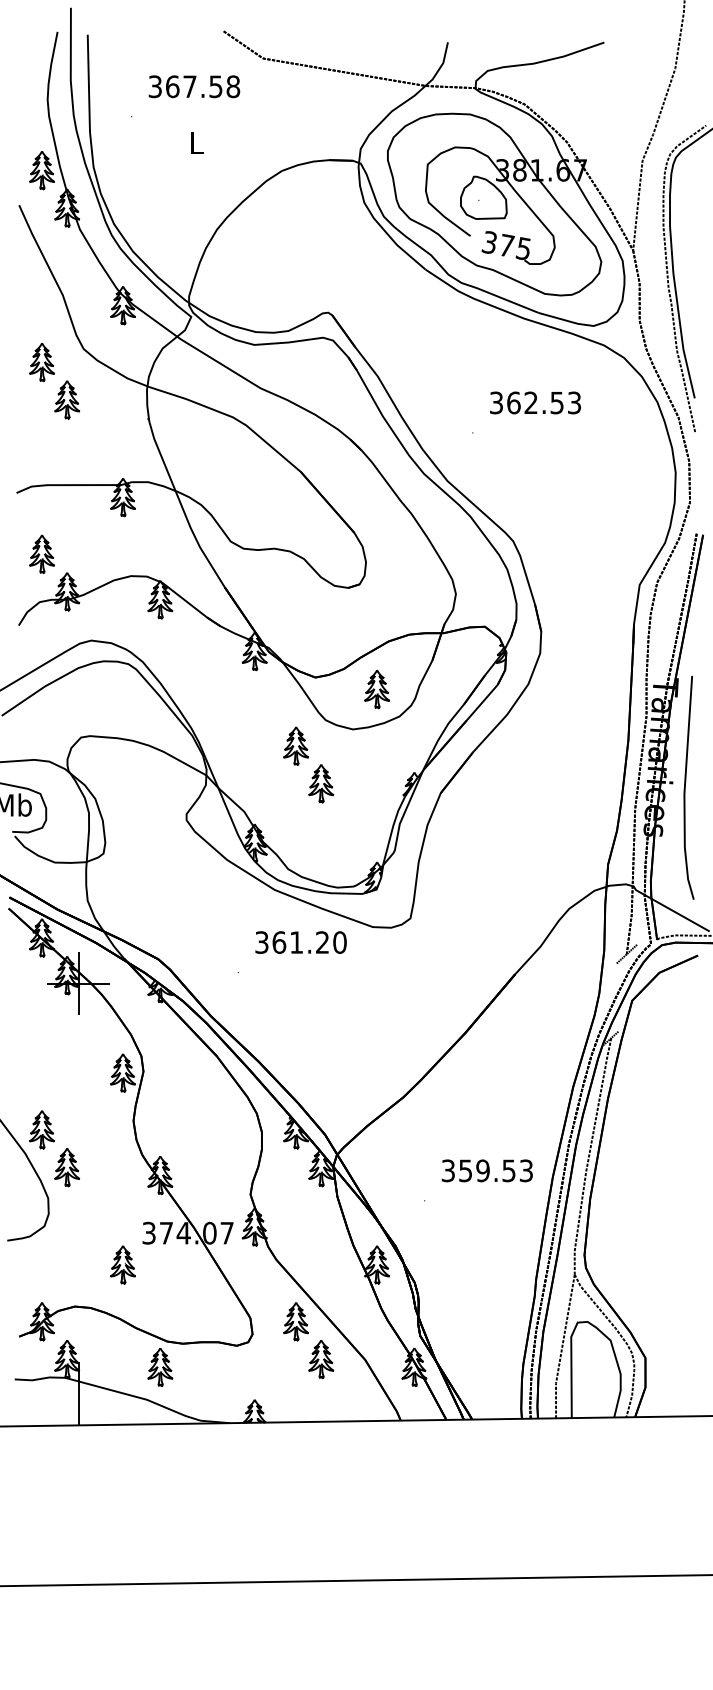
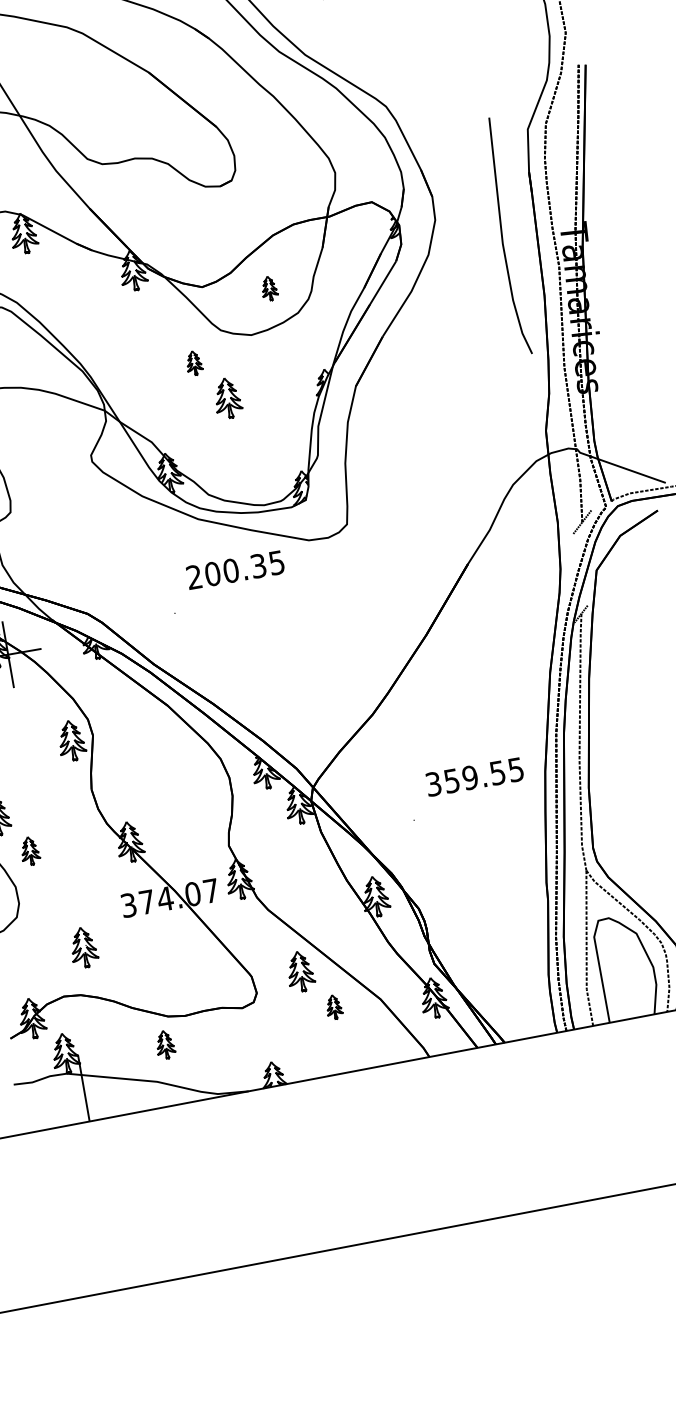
part: (376, 689) -> (268, 288), size x0.6
part: (295, 745) -> (193, 362), size x0.6
line: (685, 787) -> (502, 236), moved
text: (300, 942) -> (235, 570), 361.20 -> 200.35
part: (67, 1167) -> (30, 850), size x0.7
text: (526, 1170) -> (516, 769), 359.53 -> 359.55
part: (122, 1264) -> (83, 947), moved
part: (321, 1359) -> (334, 1007), size x0.6
part: (160, 1366) -> (165, 1044), size x0.7

